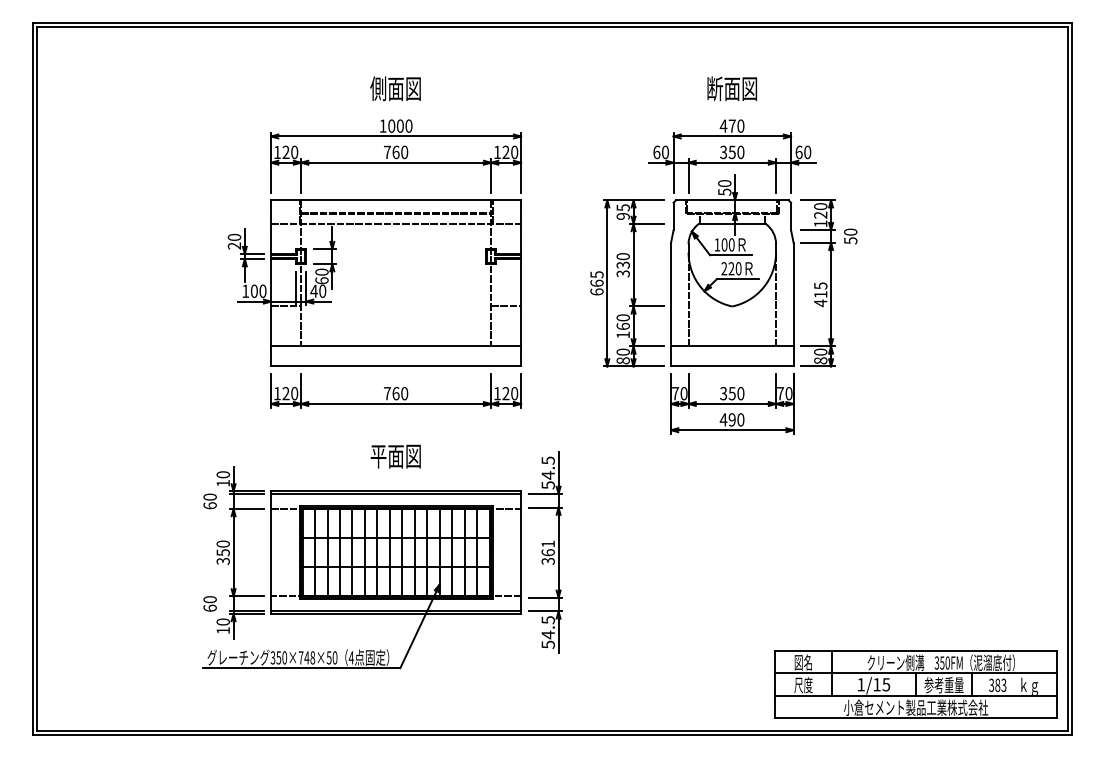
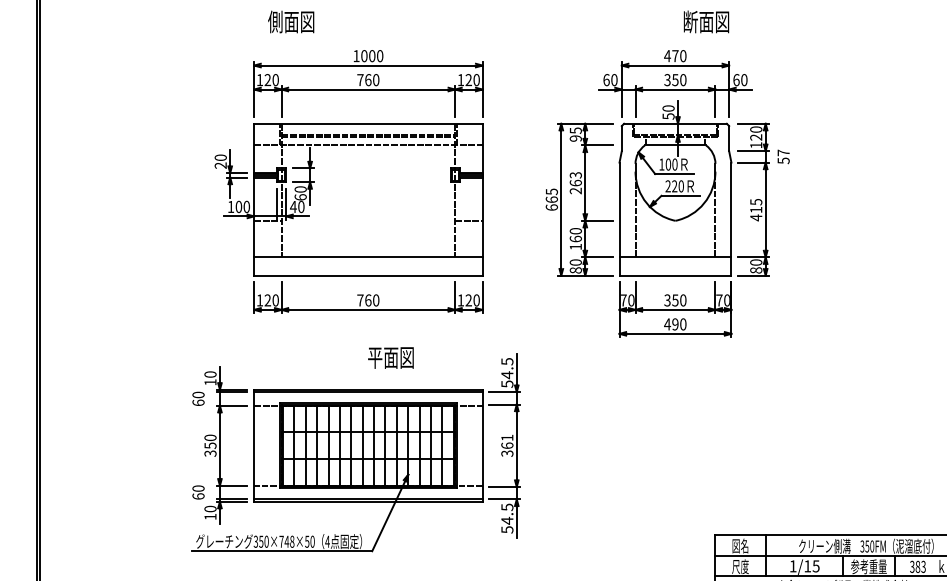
text: (395, 88) -> (291, 21), moved
text: (731, 88) -> (705, 21), moved
text: (850, 231) -> (783, 152), 50 -> 57
text: (622, 265) -> (575, 183), 330 -> 263
text: (395, 456) -> (390, 357), moved

